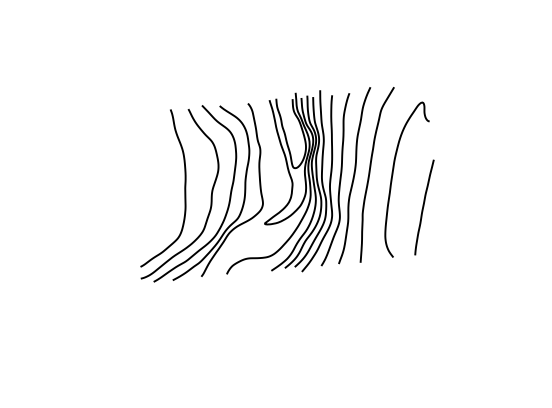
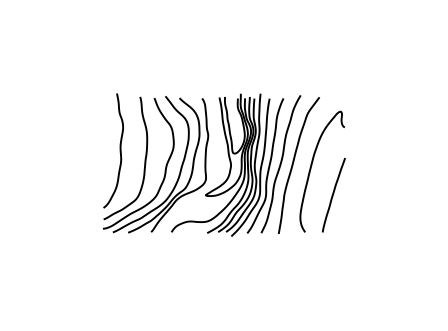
curve: (151, 178) -> (119, 150), added

